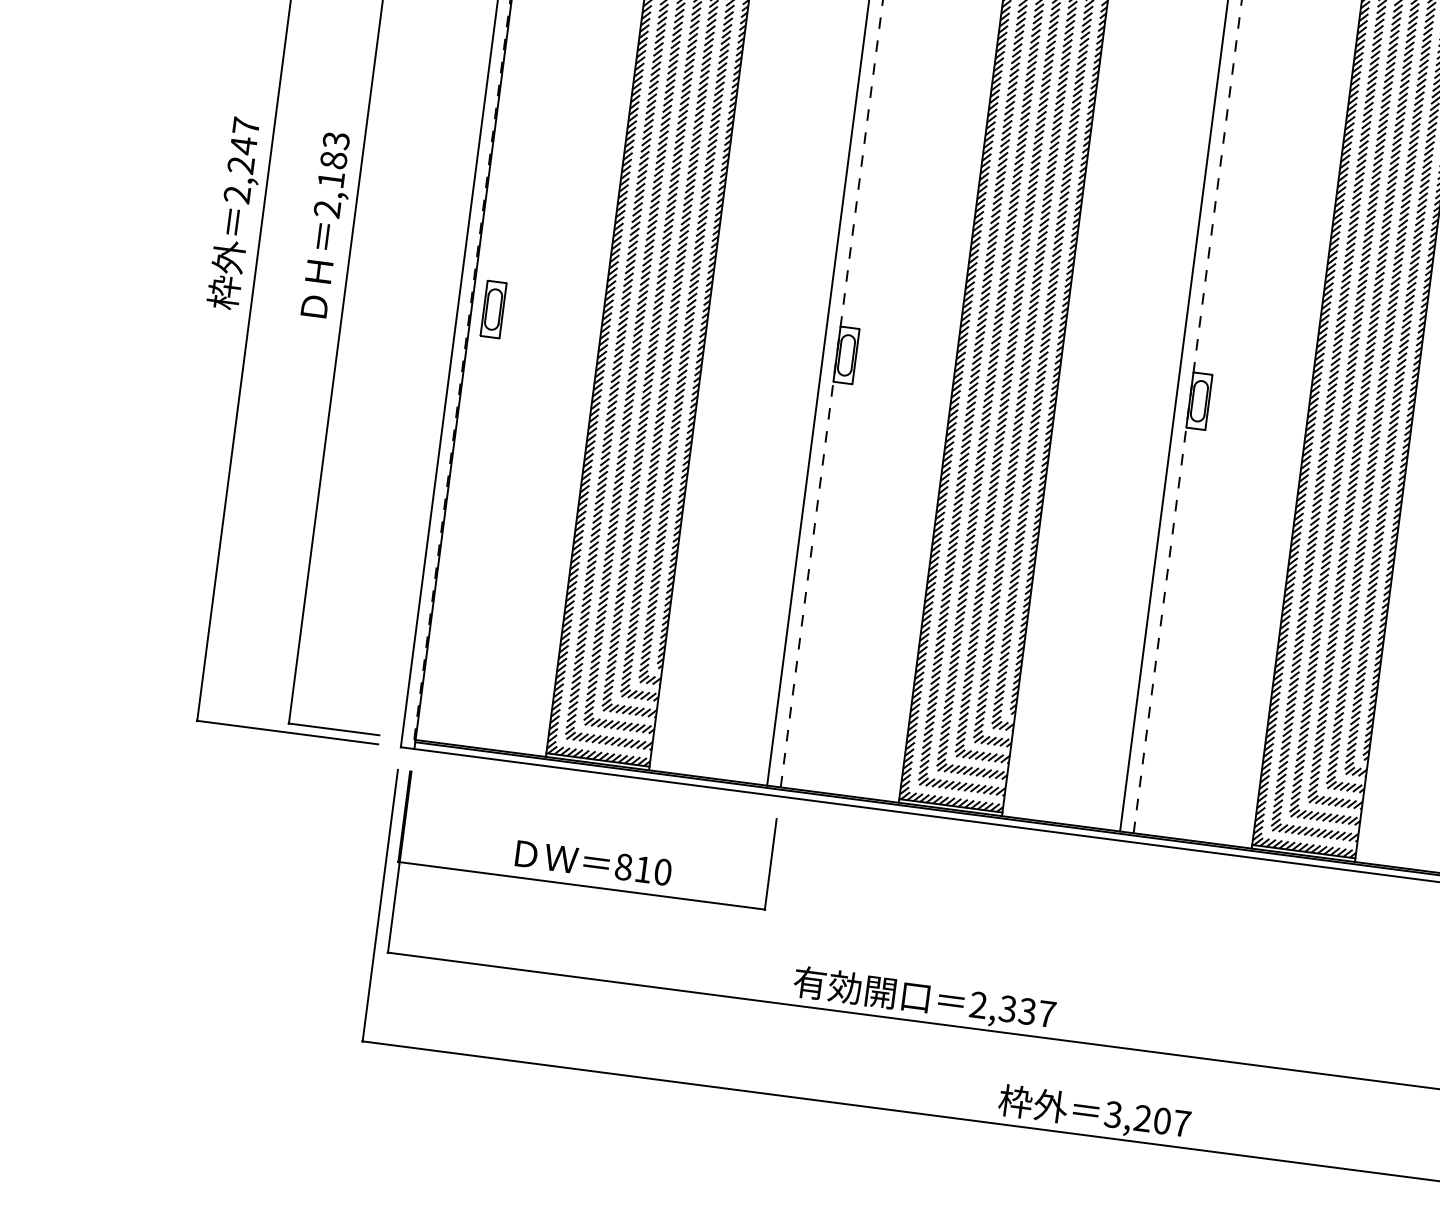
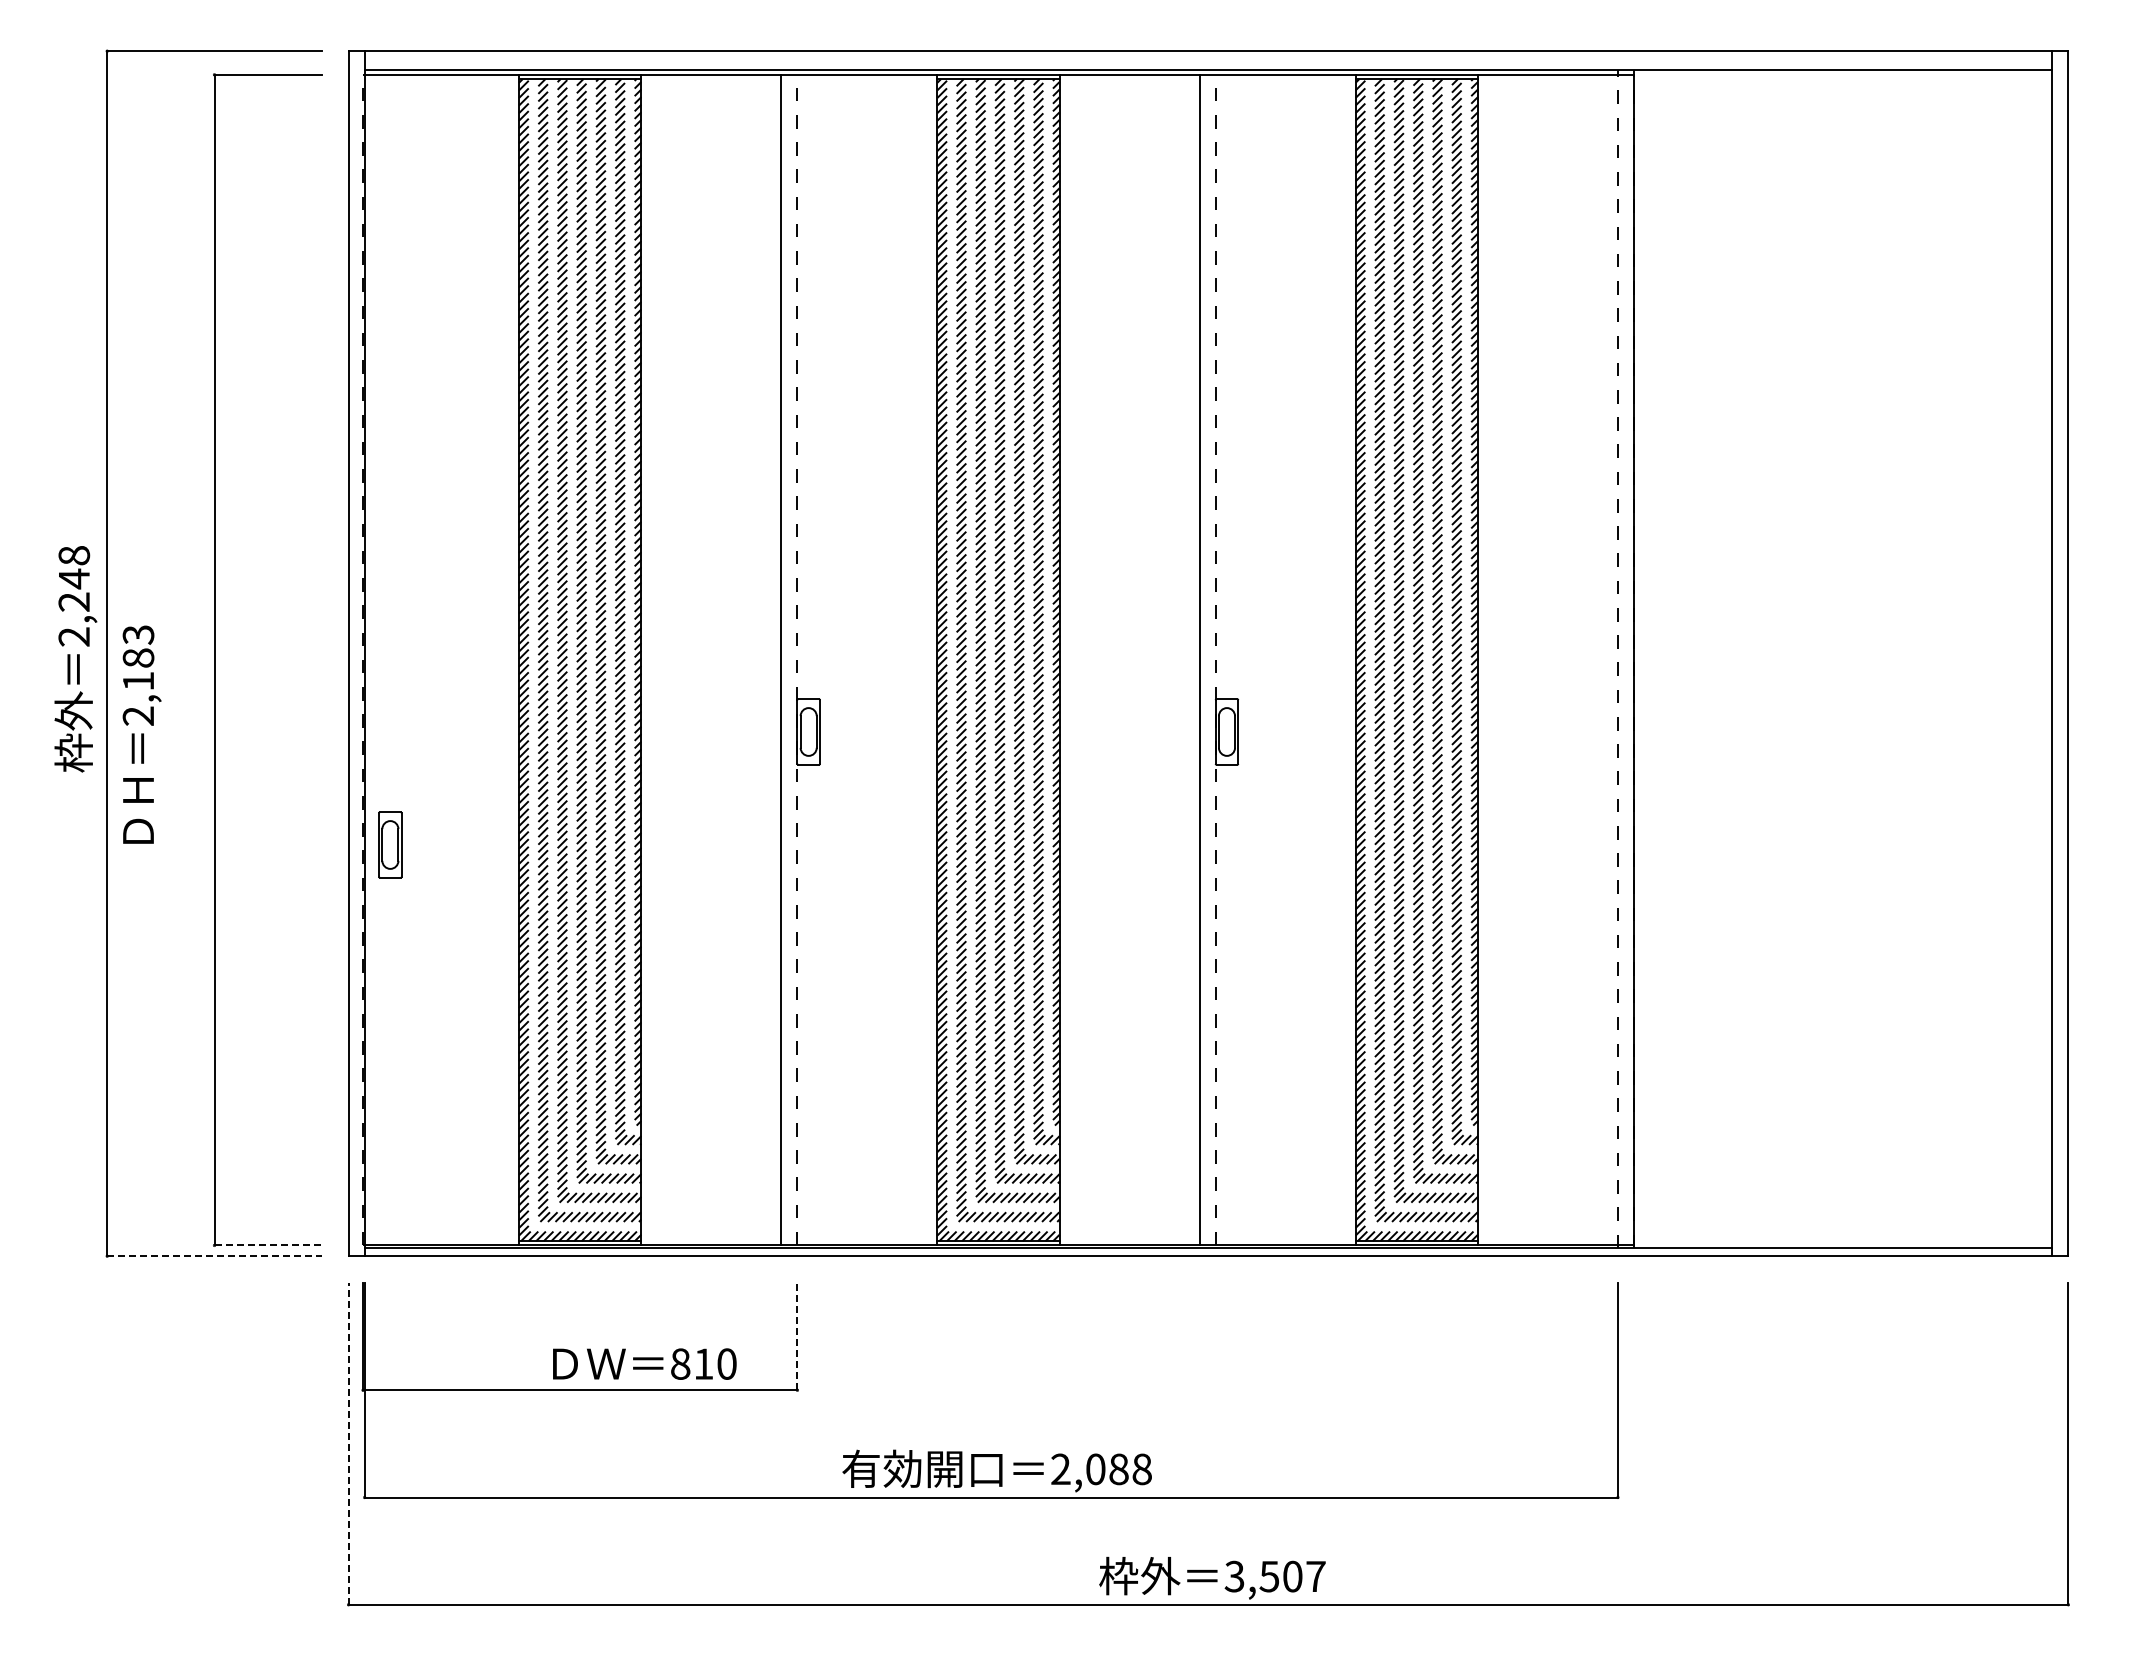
text: (246, 126) -> (74, 555), 2,247 -> 2,248
text: (327, 225) -> (141, 734), moved
part: (493, 309) -> (390, 844), moved
line: (334, 729) -> (268, 1245), solid -> dashed
line: (288, 732) -> (215, 1256), solid -> dashed
text: (593, 862) -> (644, 1363), moved
line: (770, 864) -> (797, 1336), solid -> dashed
line: (380, 905) -> (348, 1443), solid -> dashed
text: (1027, 1011) -> (1118, 1469), 2,337 -> 2,088
text: (1142, 1118) -> (1269, 1576), 3,207 -> 3,507

